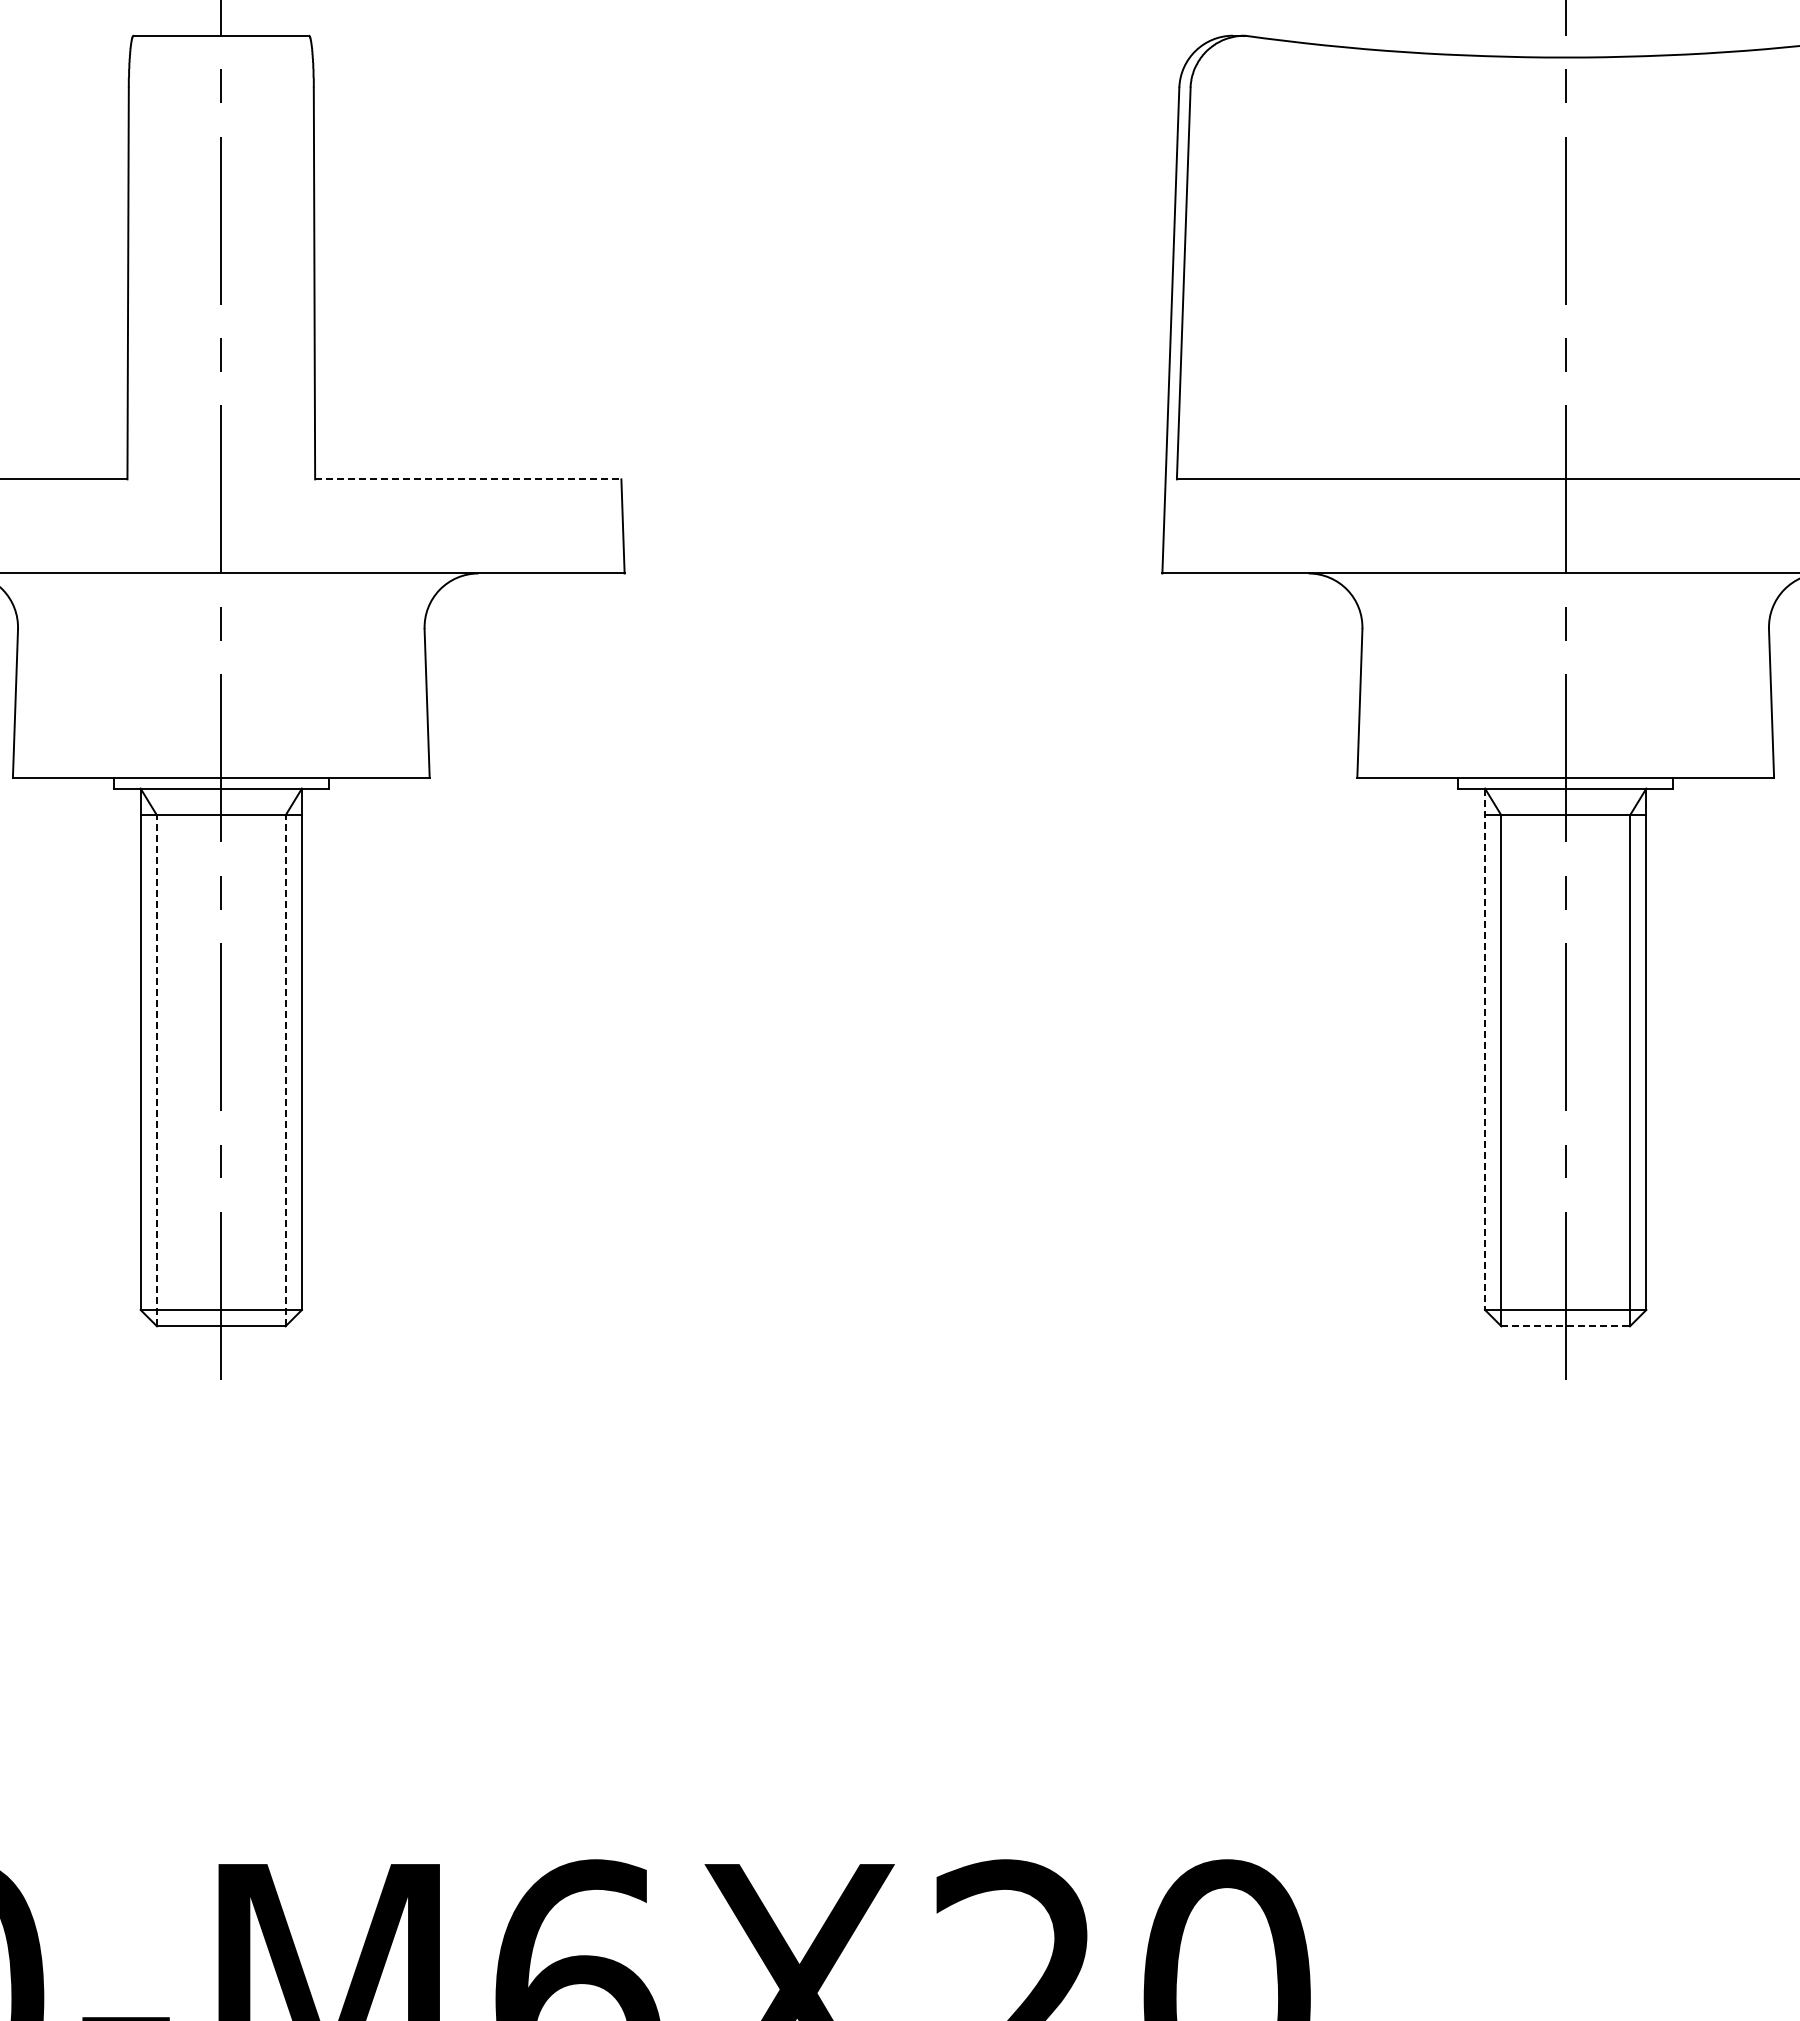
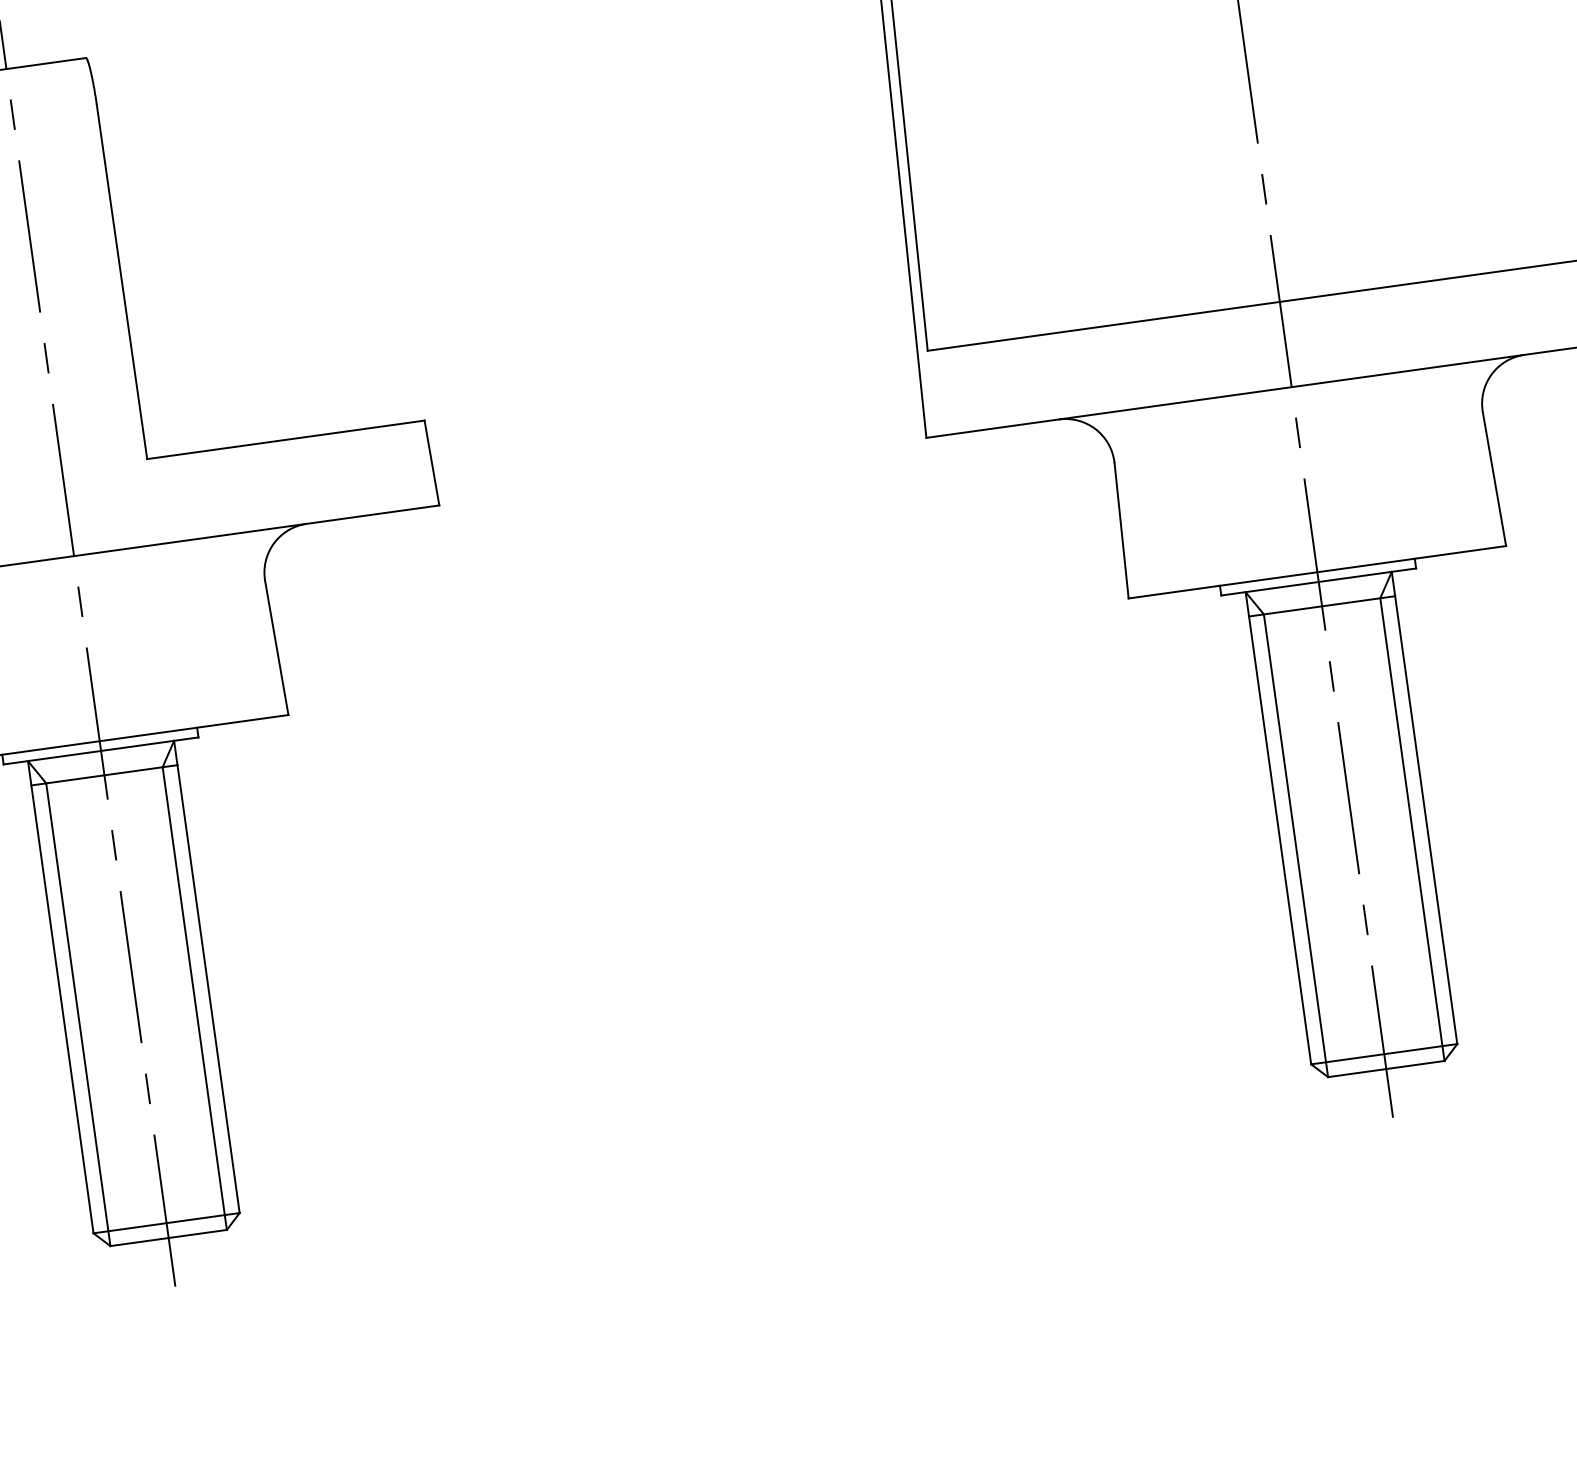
line: (468, 479) -> (286, 439), dashed -> solid
line: (1485, 1049) -> (1278, 828), dashed -> solid
line: (157, 1070) -> (78, 1014), dashed -> solid
line: (285, 1070) -> (194, 998), dashed -> solid
line: (1566, 1326) -> (1387, 1069), dashed -> solid

